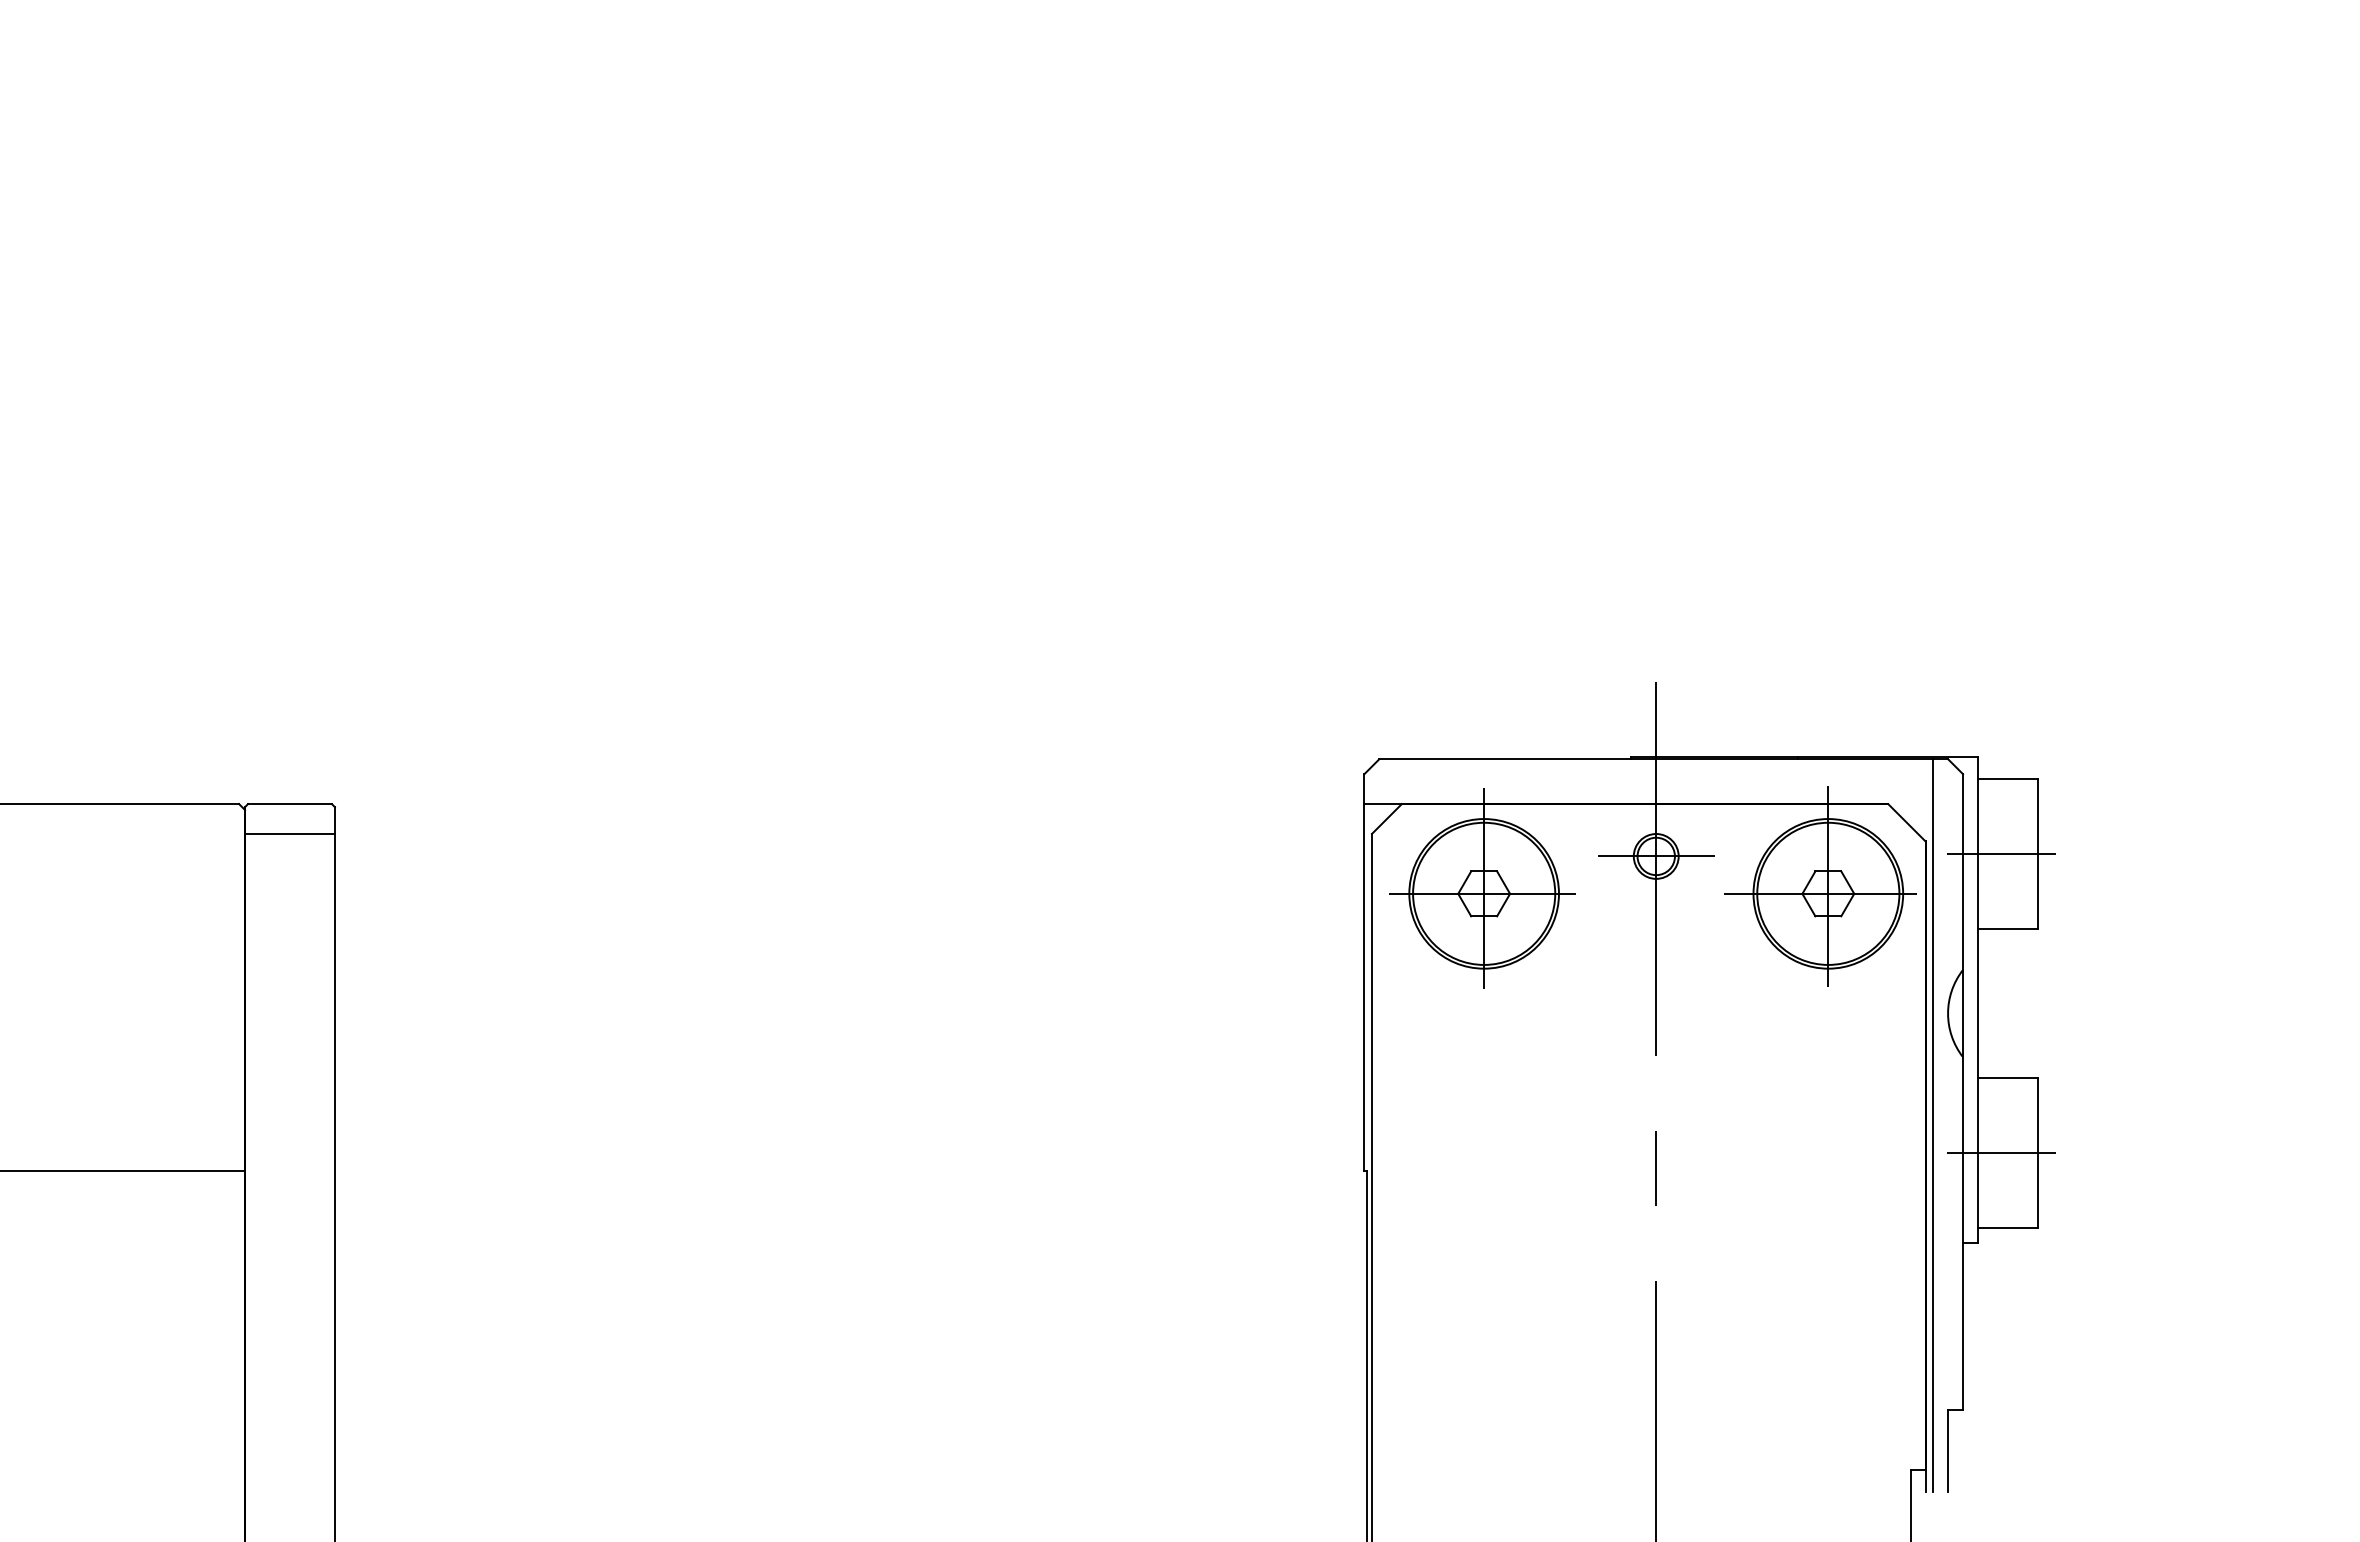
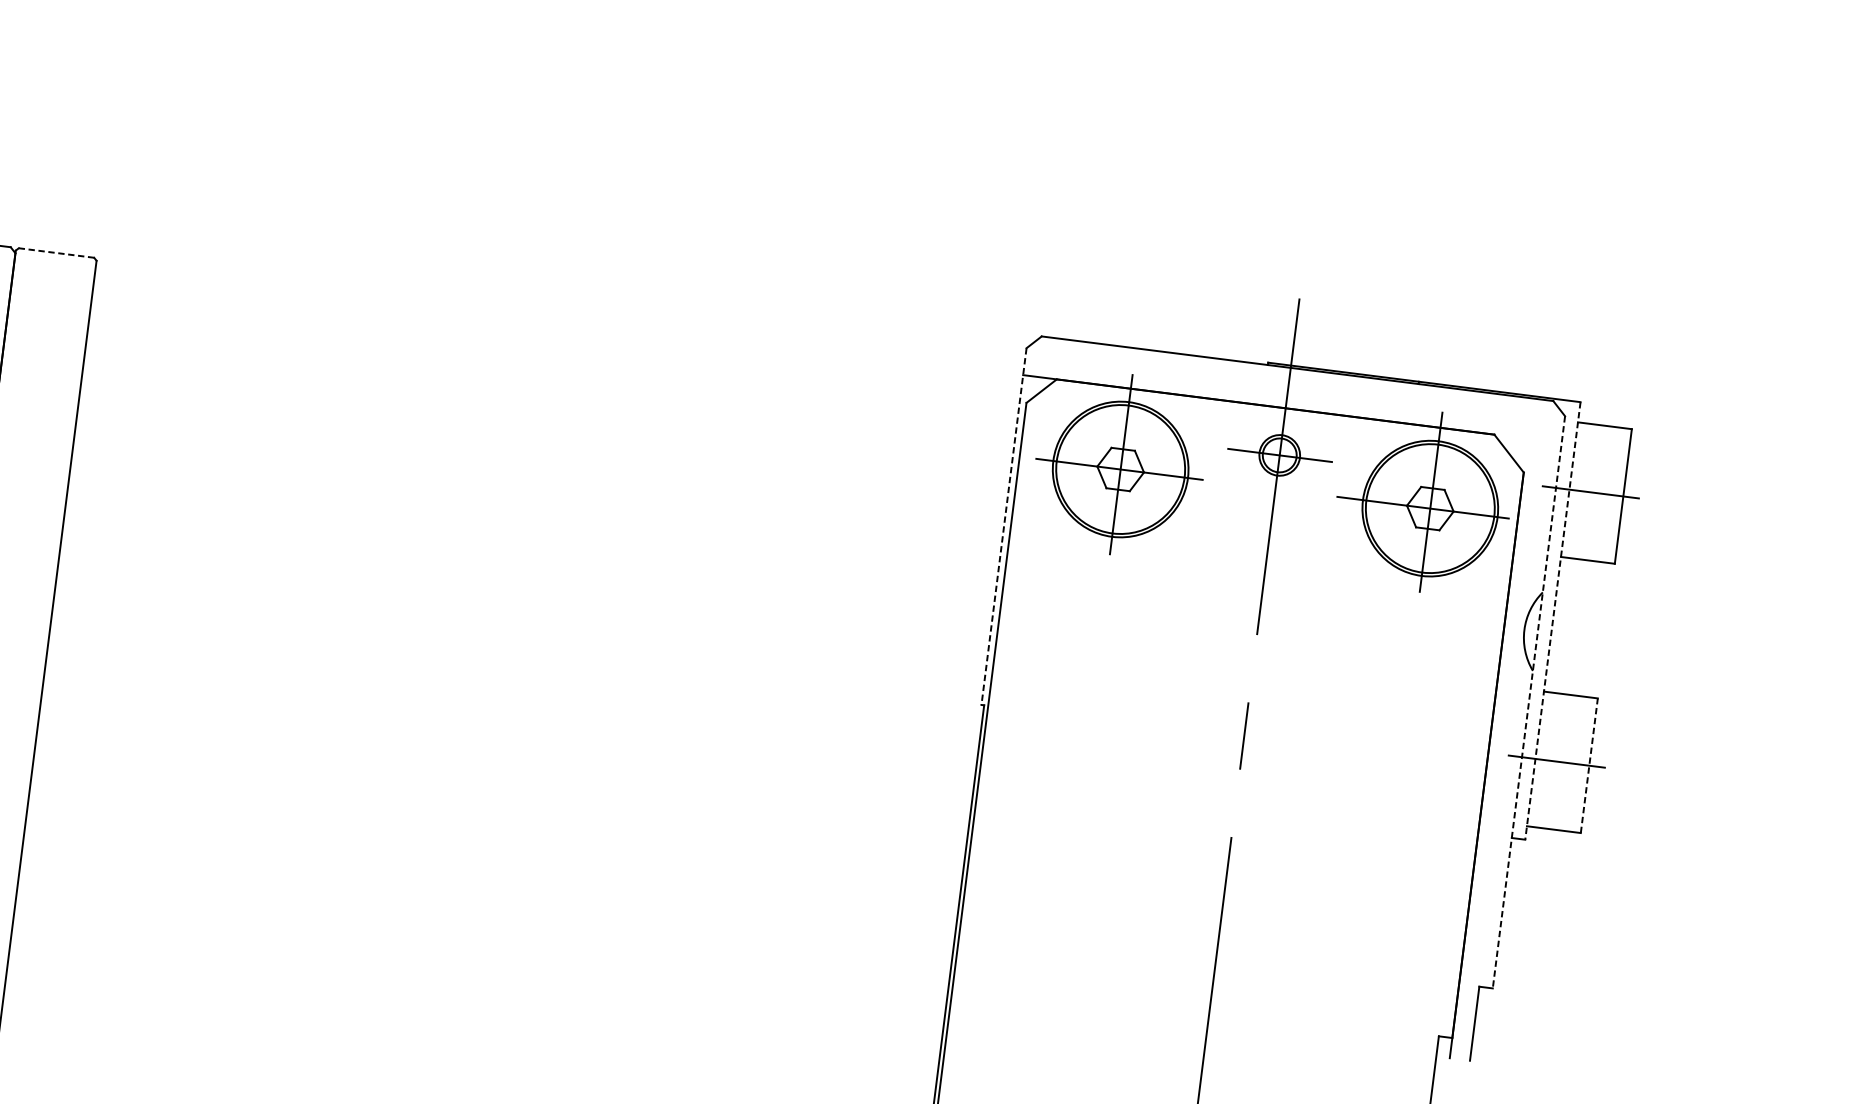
line: (289, 804) -> (56, 253), solid -> dashed
line: (289, 834) -> (52, 280), removed
line: (1364, 972) -> (1004, 526), solid -> dashed
line: (1977, 1000) -> (1552, 621), solid -> dashed
line: (1963, 1092) -> (1529, 702), solid -> dashed
line: (1933, 1125) -> (1498, 728), removed
line: (2037, 1153) -> (1588, 765), solid -> dashed

